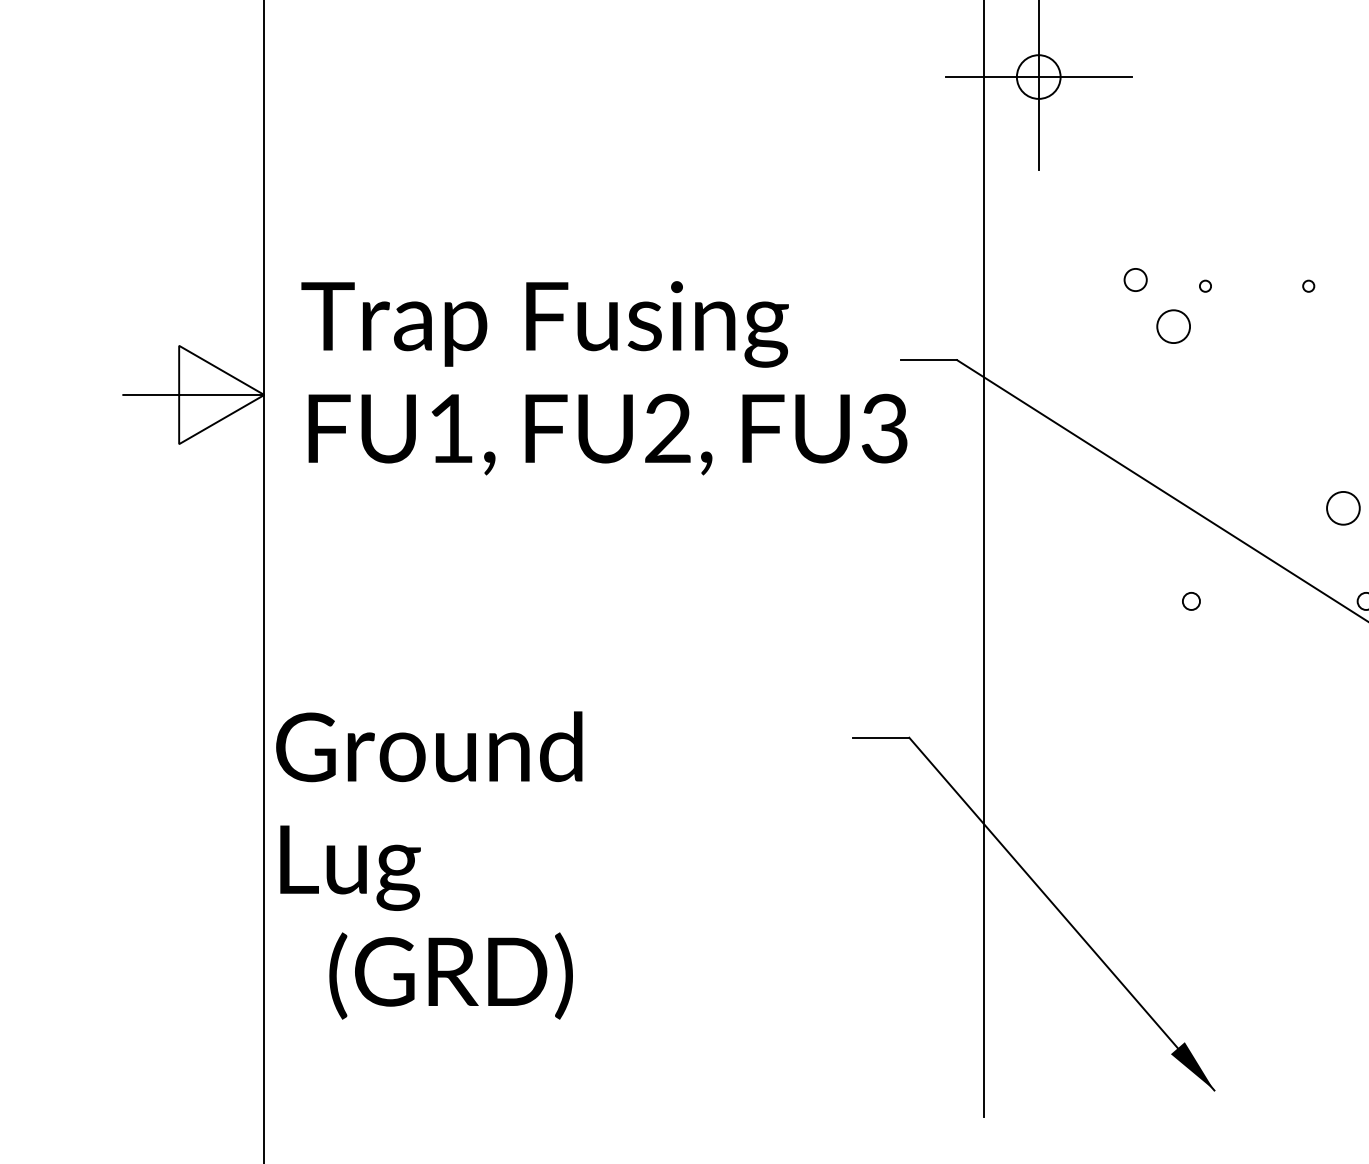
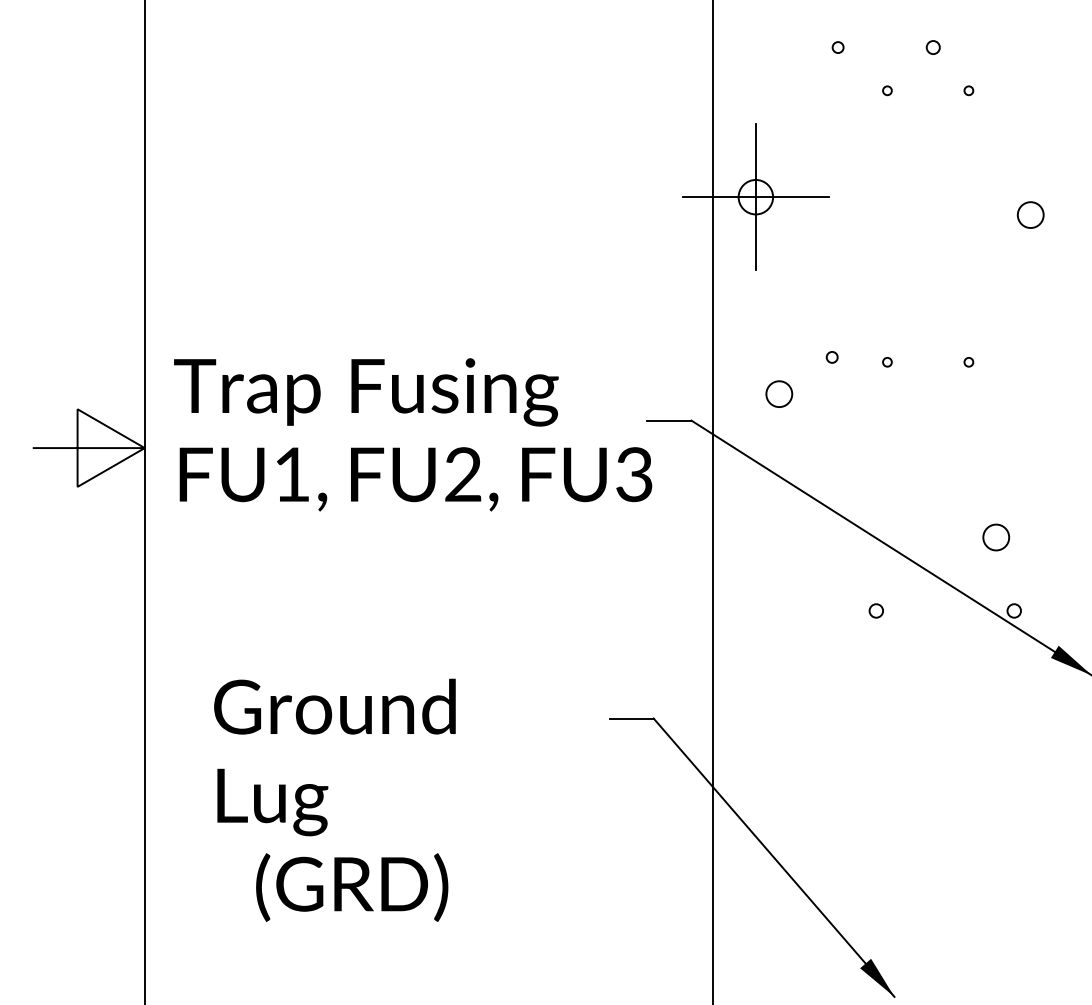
circle: (1134, 280) -> (831, 357), size x0.62
circle: (1173, 325) -> (779, 393), moved
text: (428, 864) -> (334, 799), moved

